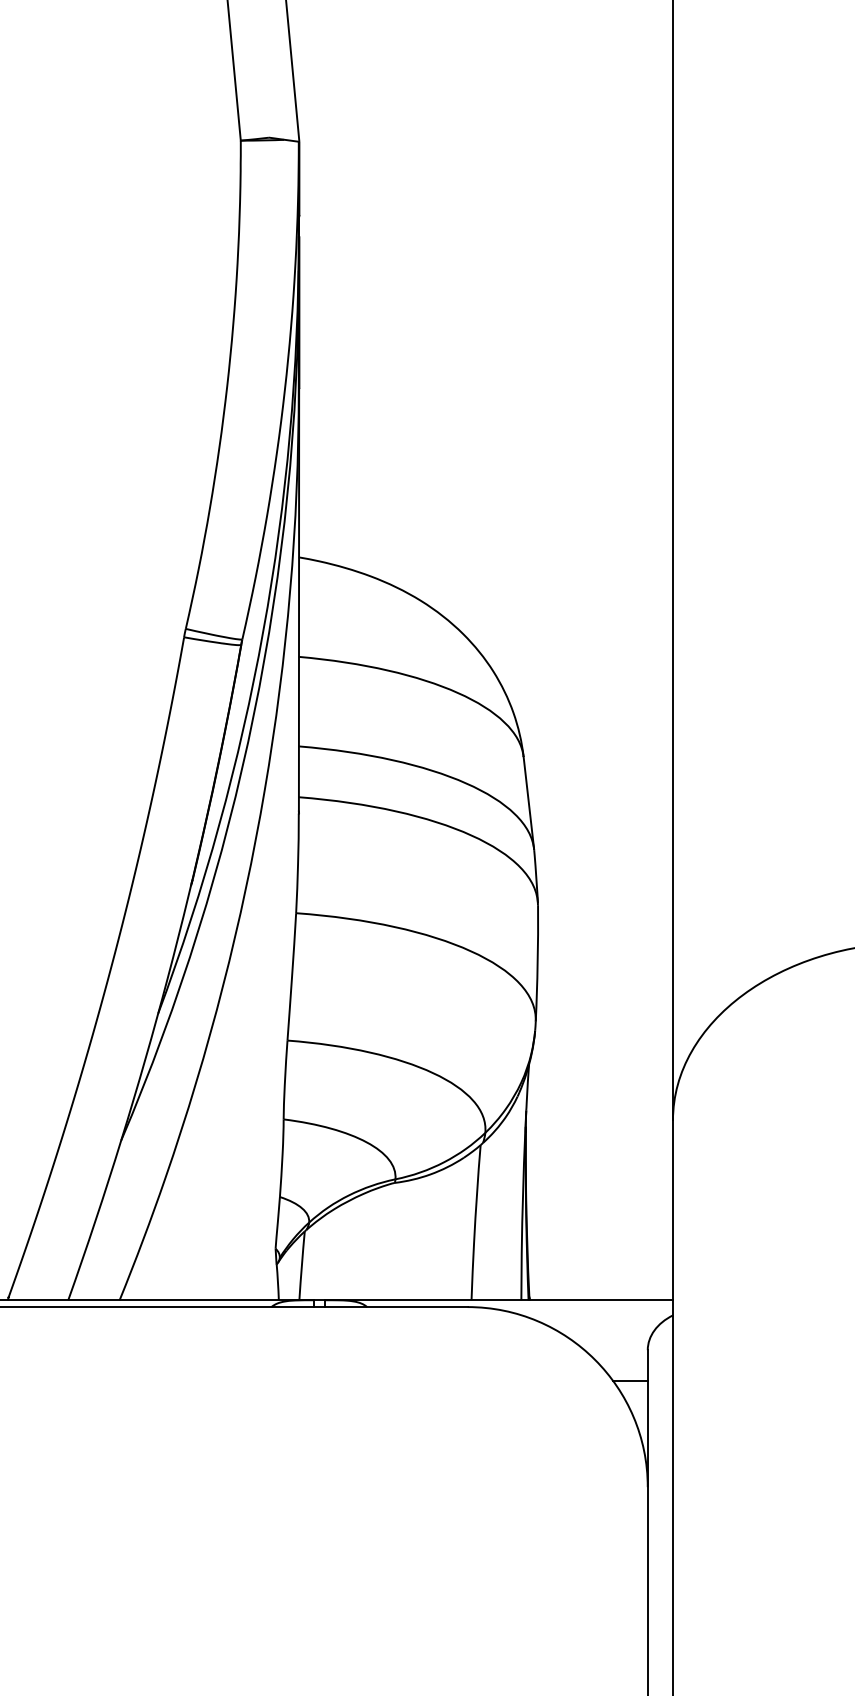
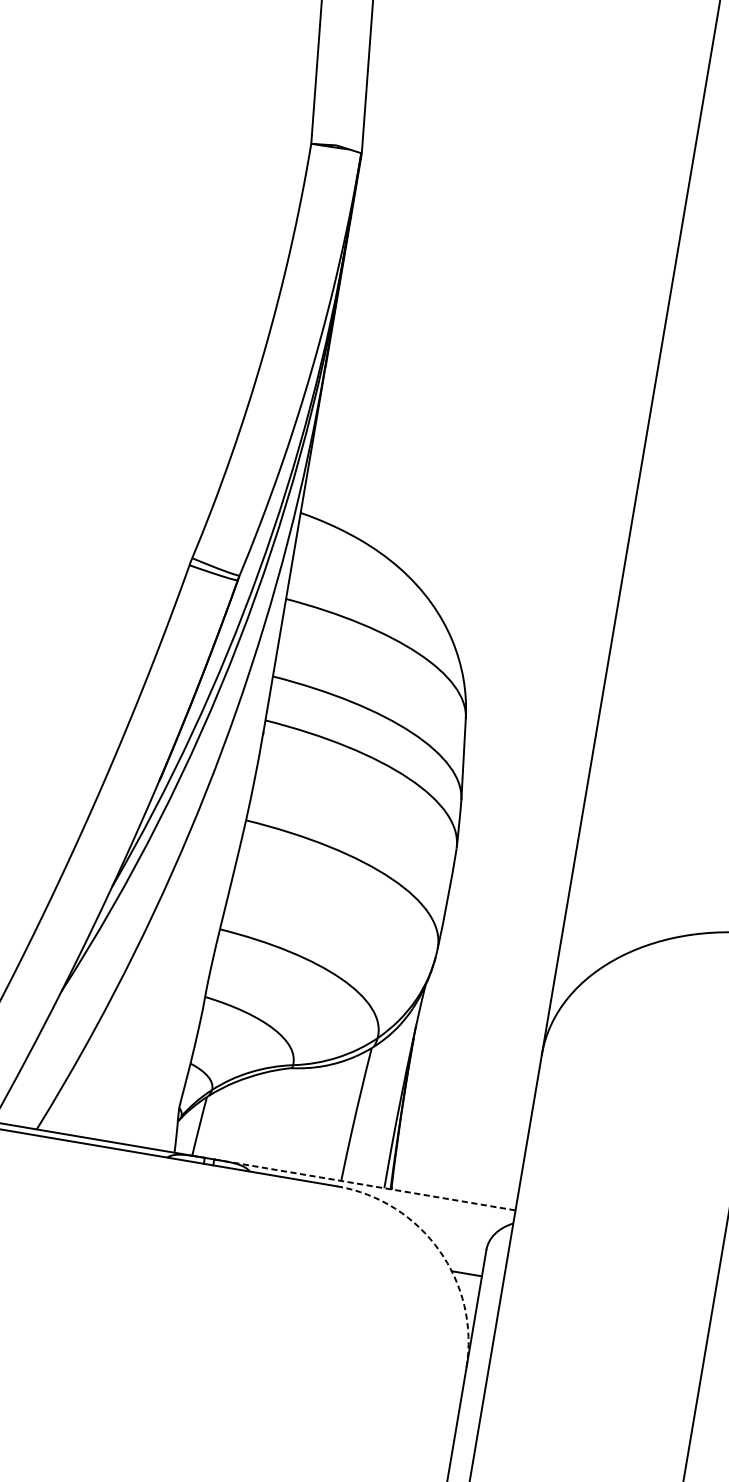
line: (499, 1300) -> (365, 1185), solid -> dashed
arc: (595, 1359) -> (439, 1250), solid -> dashed

